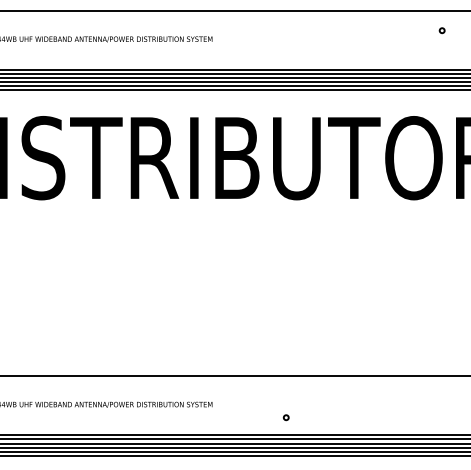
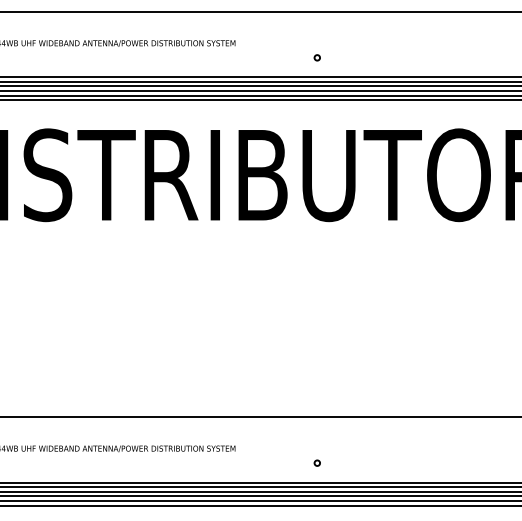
circle: (441, 30) -> (316, 57), moved

